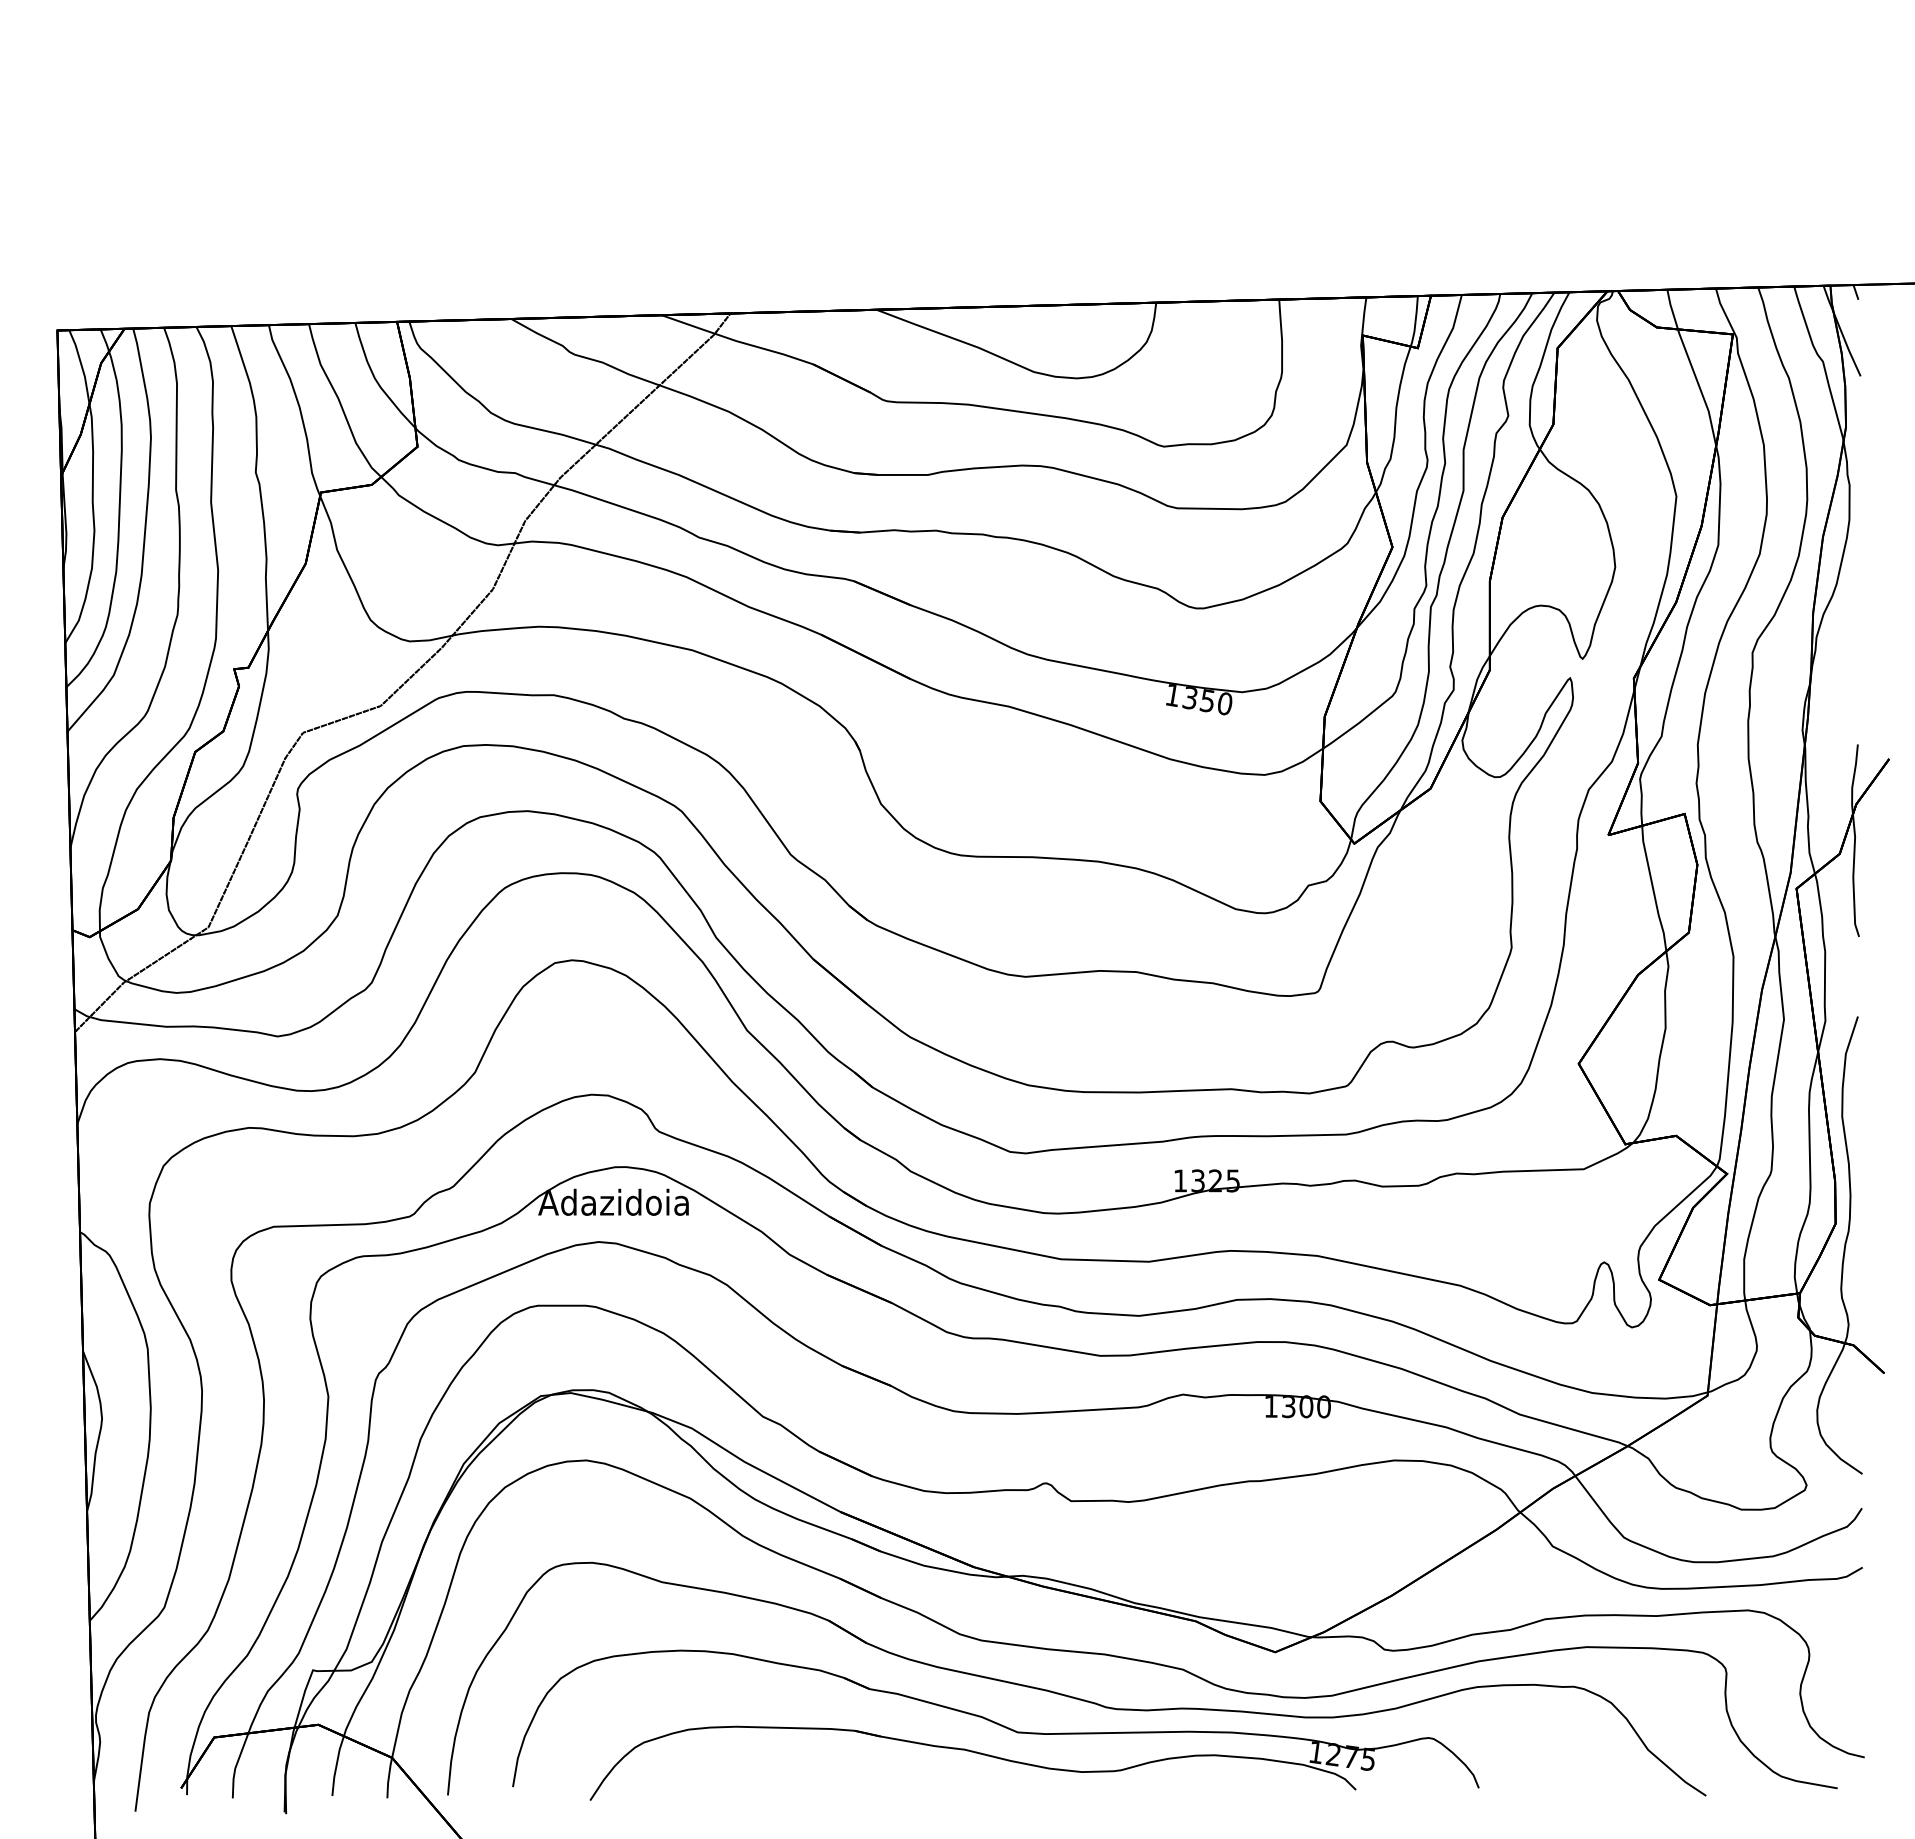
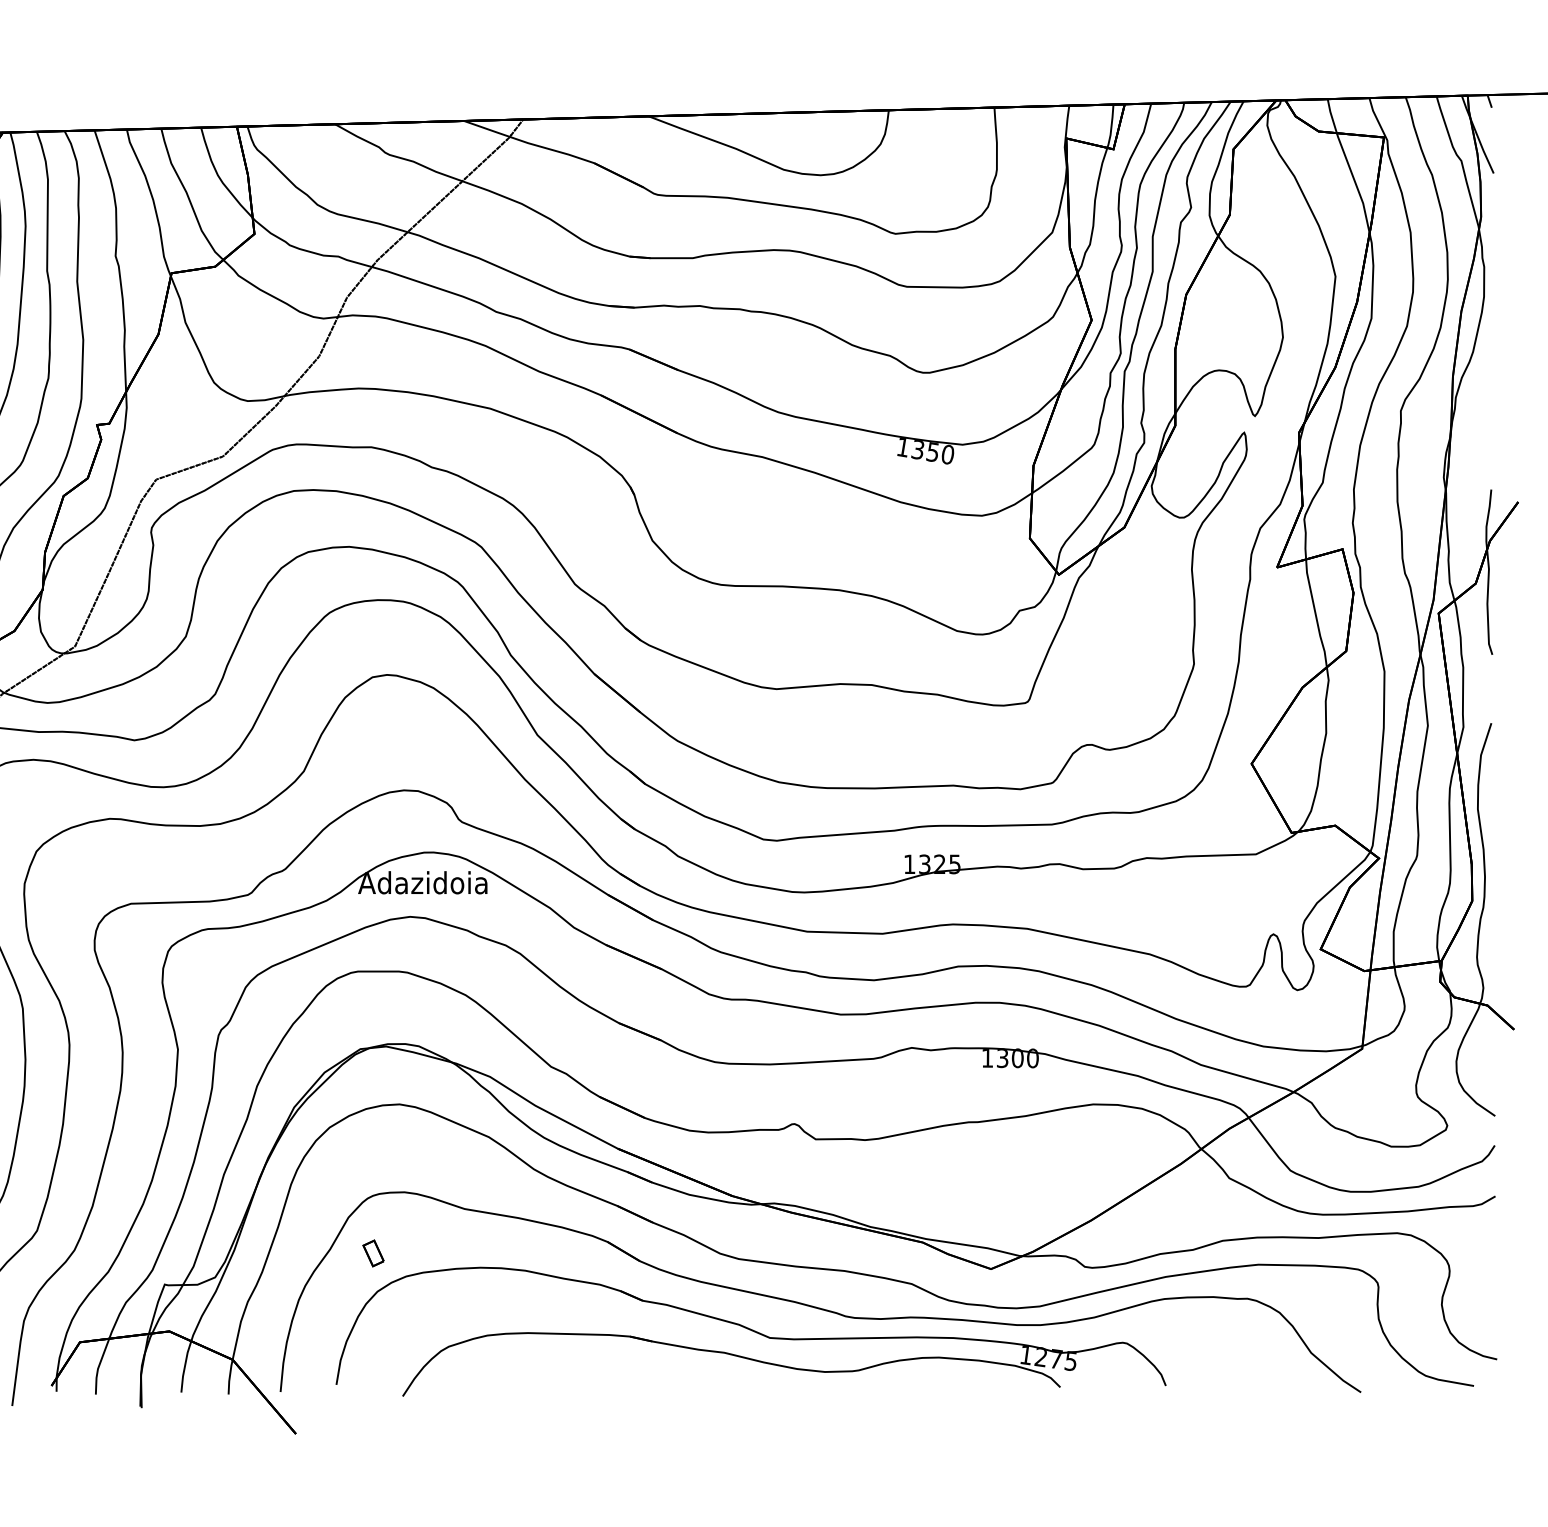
part: (555, 1634) -> (372, 1253), added

